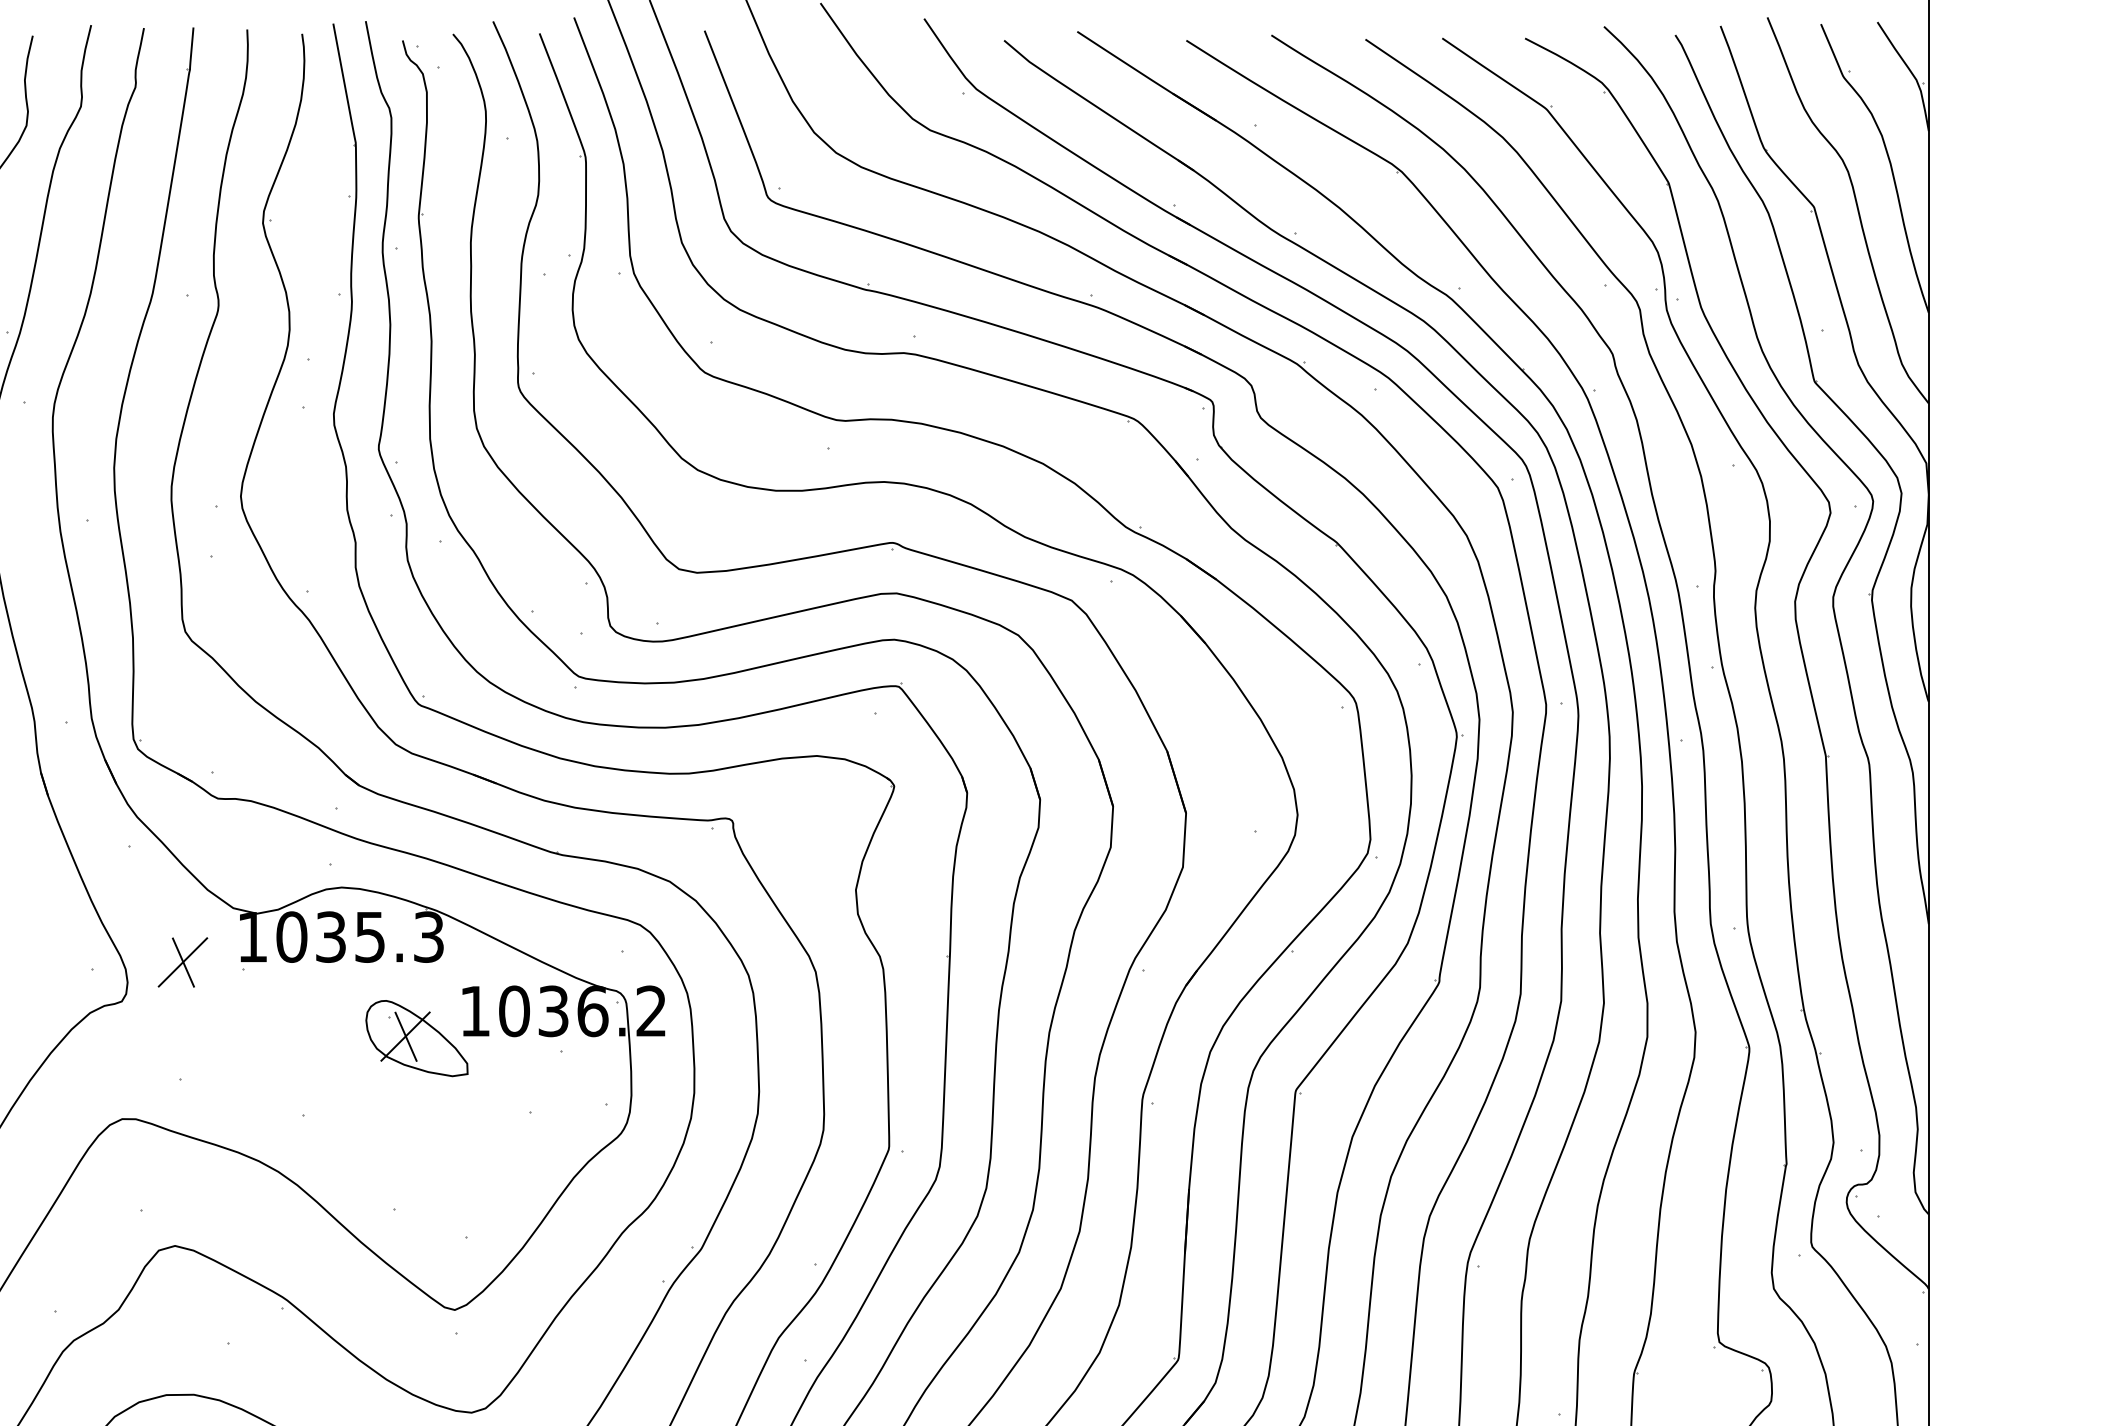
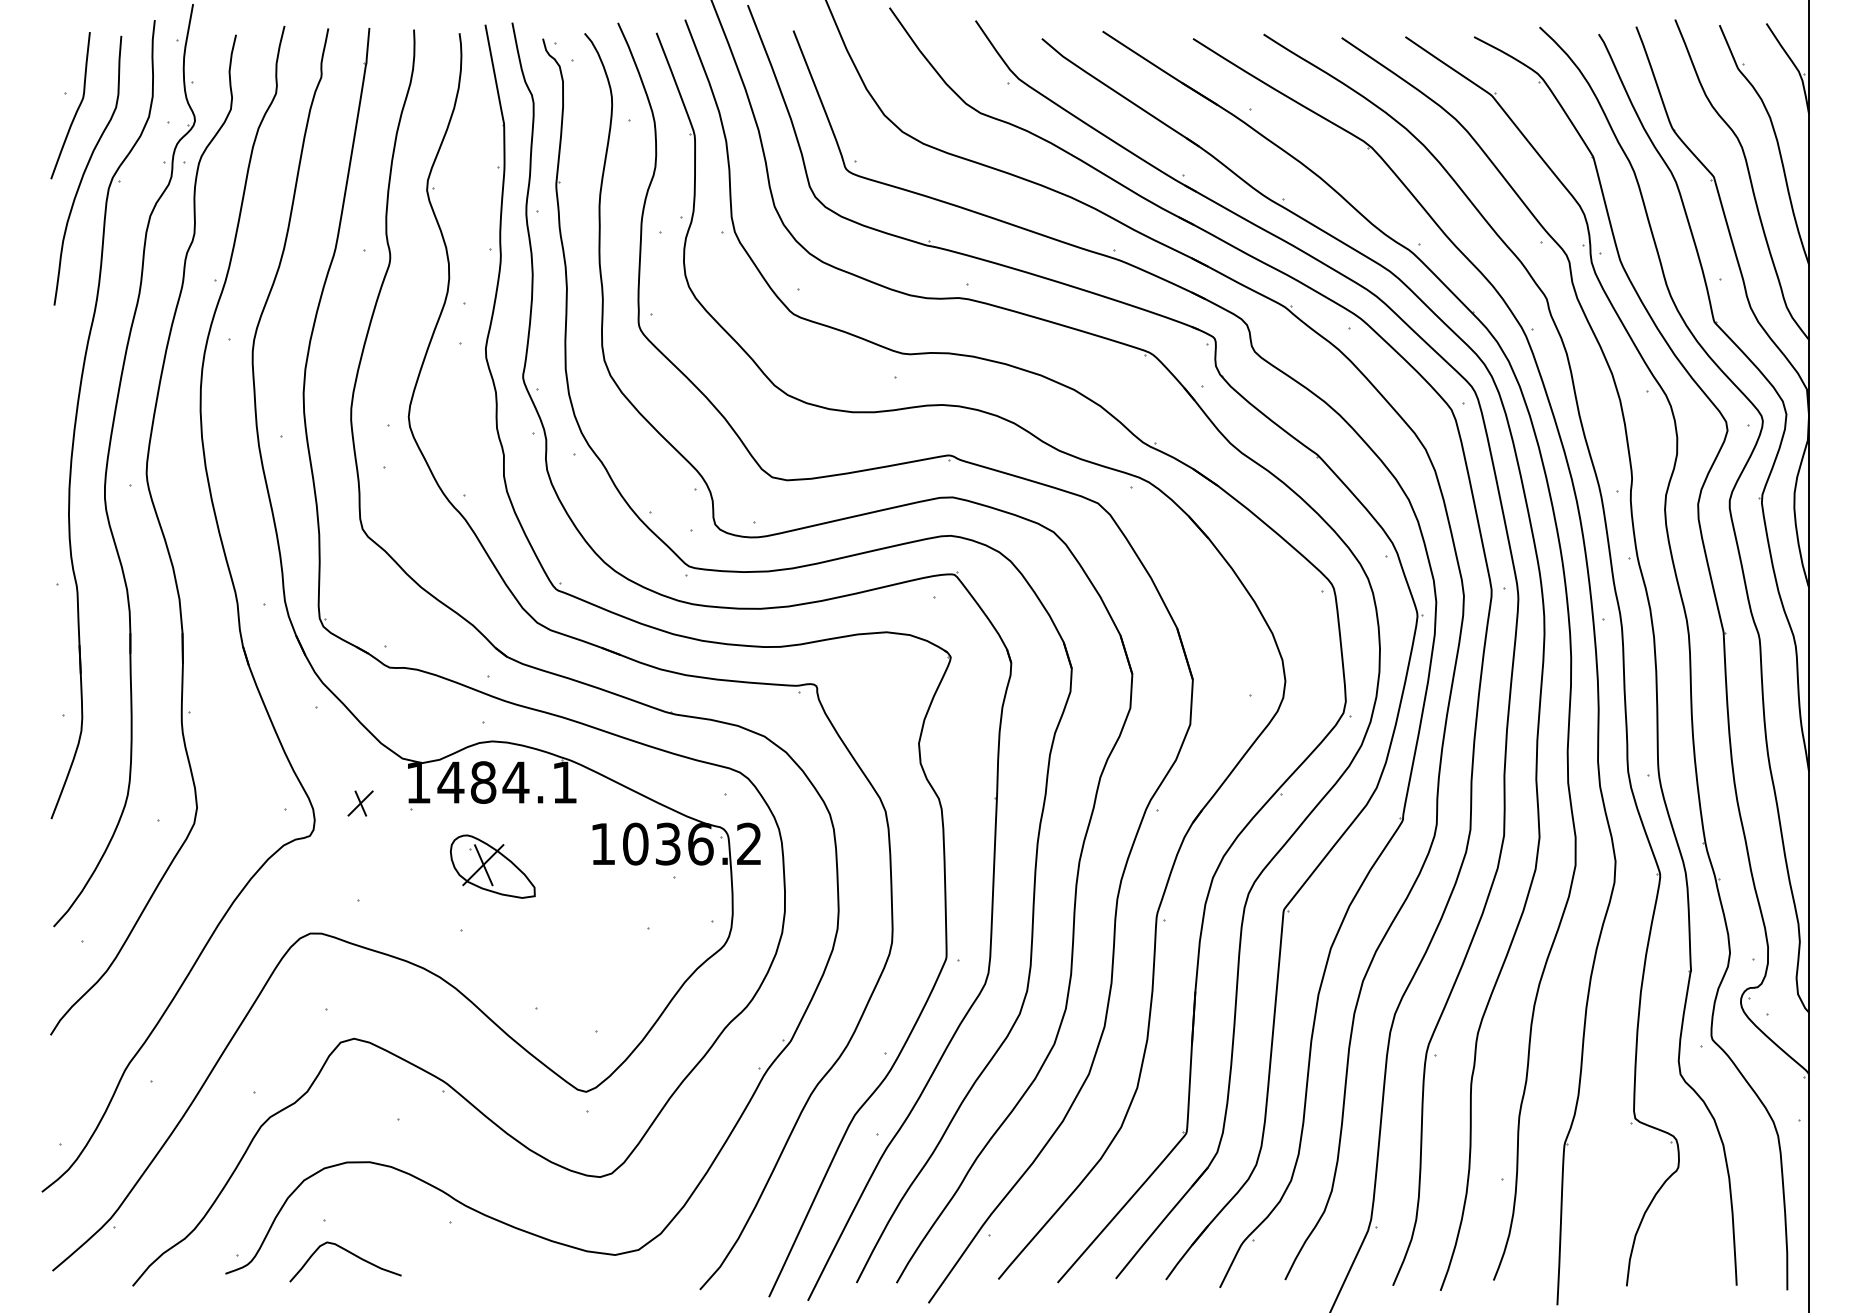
text: (358, 937) -> (506, 782), 1035.3 -> 1484.1
part: (182, 962) -> (360, 803), size x0.6
part: (416, 1038) -> (492, 866), moved

